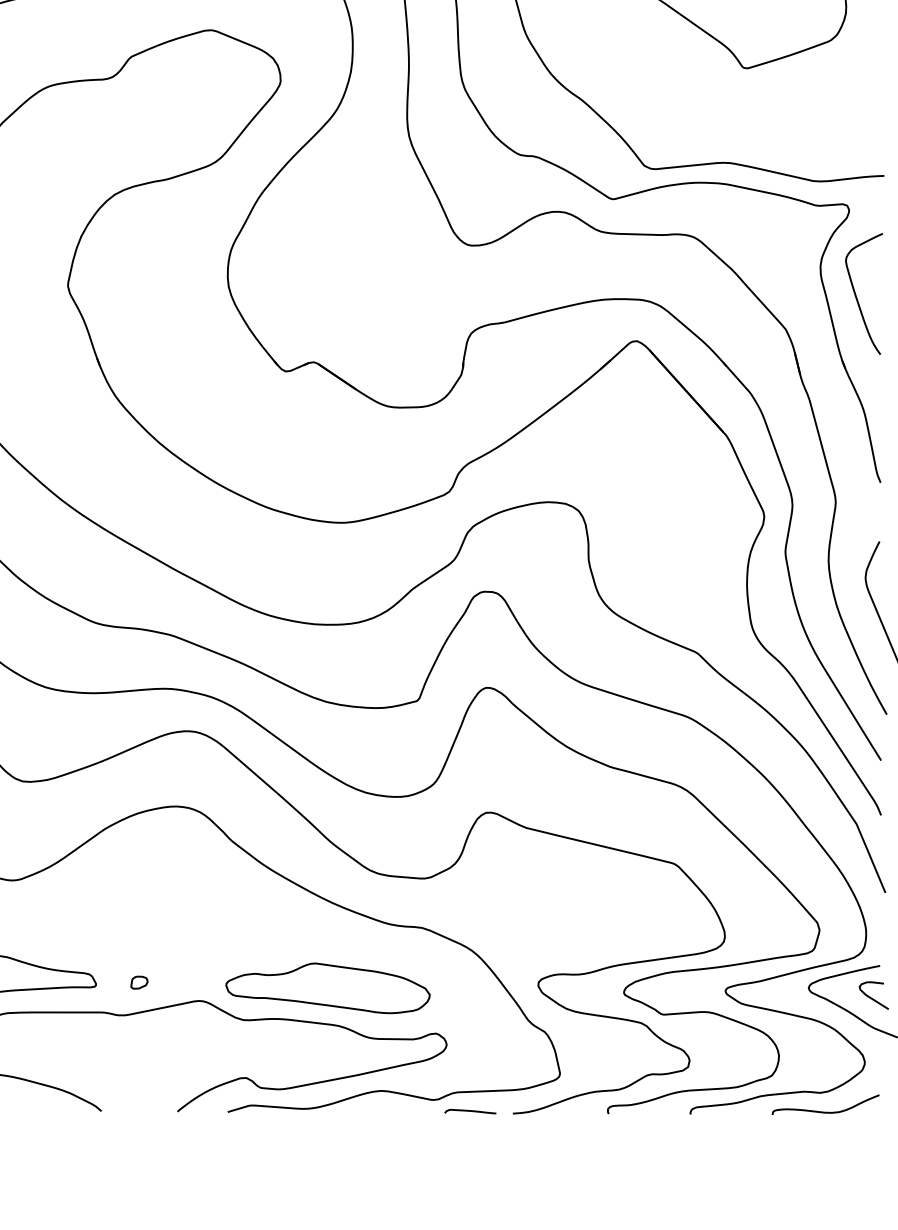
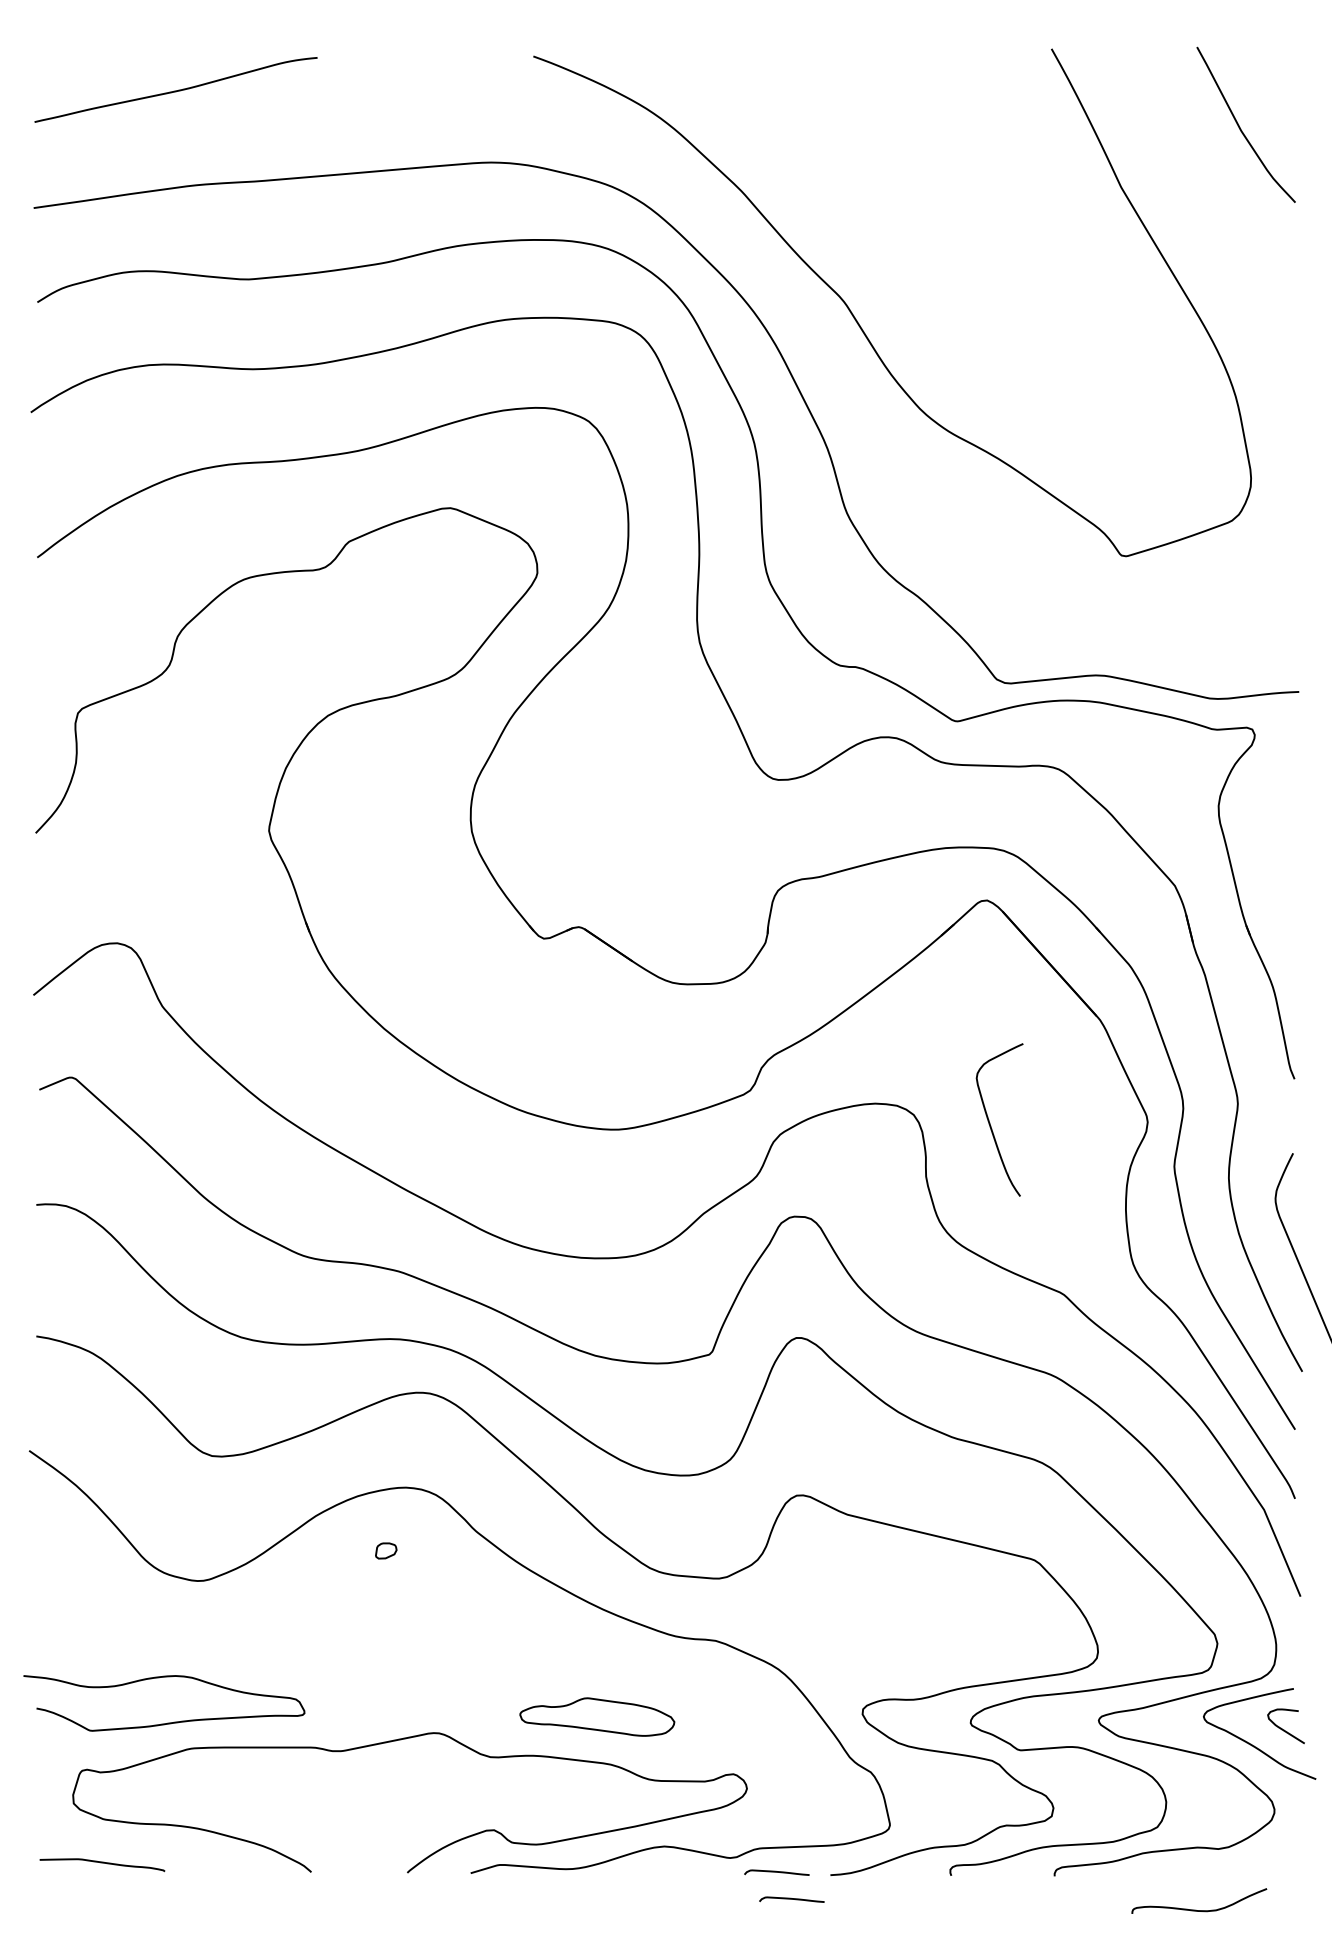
curve: (856, 296) -> (990, 1122), moved
part: (139, 982) -> (386, 1550), moved
part: (328, 987) -> (597, 1716), size x0.6
curve: (823, 1111) -> (1196, 1909), moved
part: (482, 1132) -> (791, 1899), added

